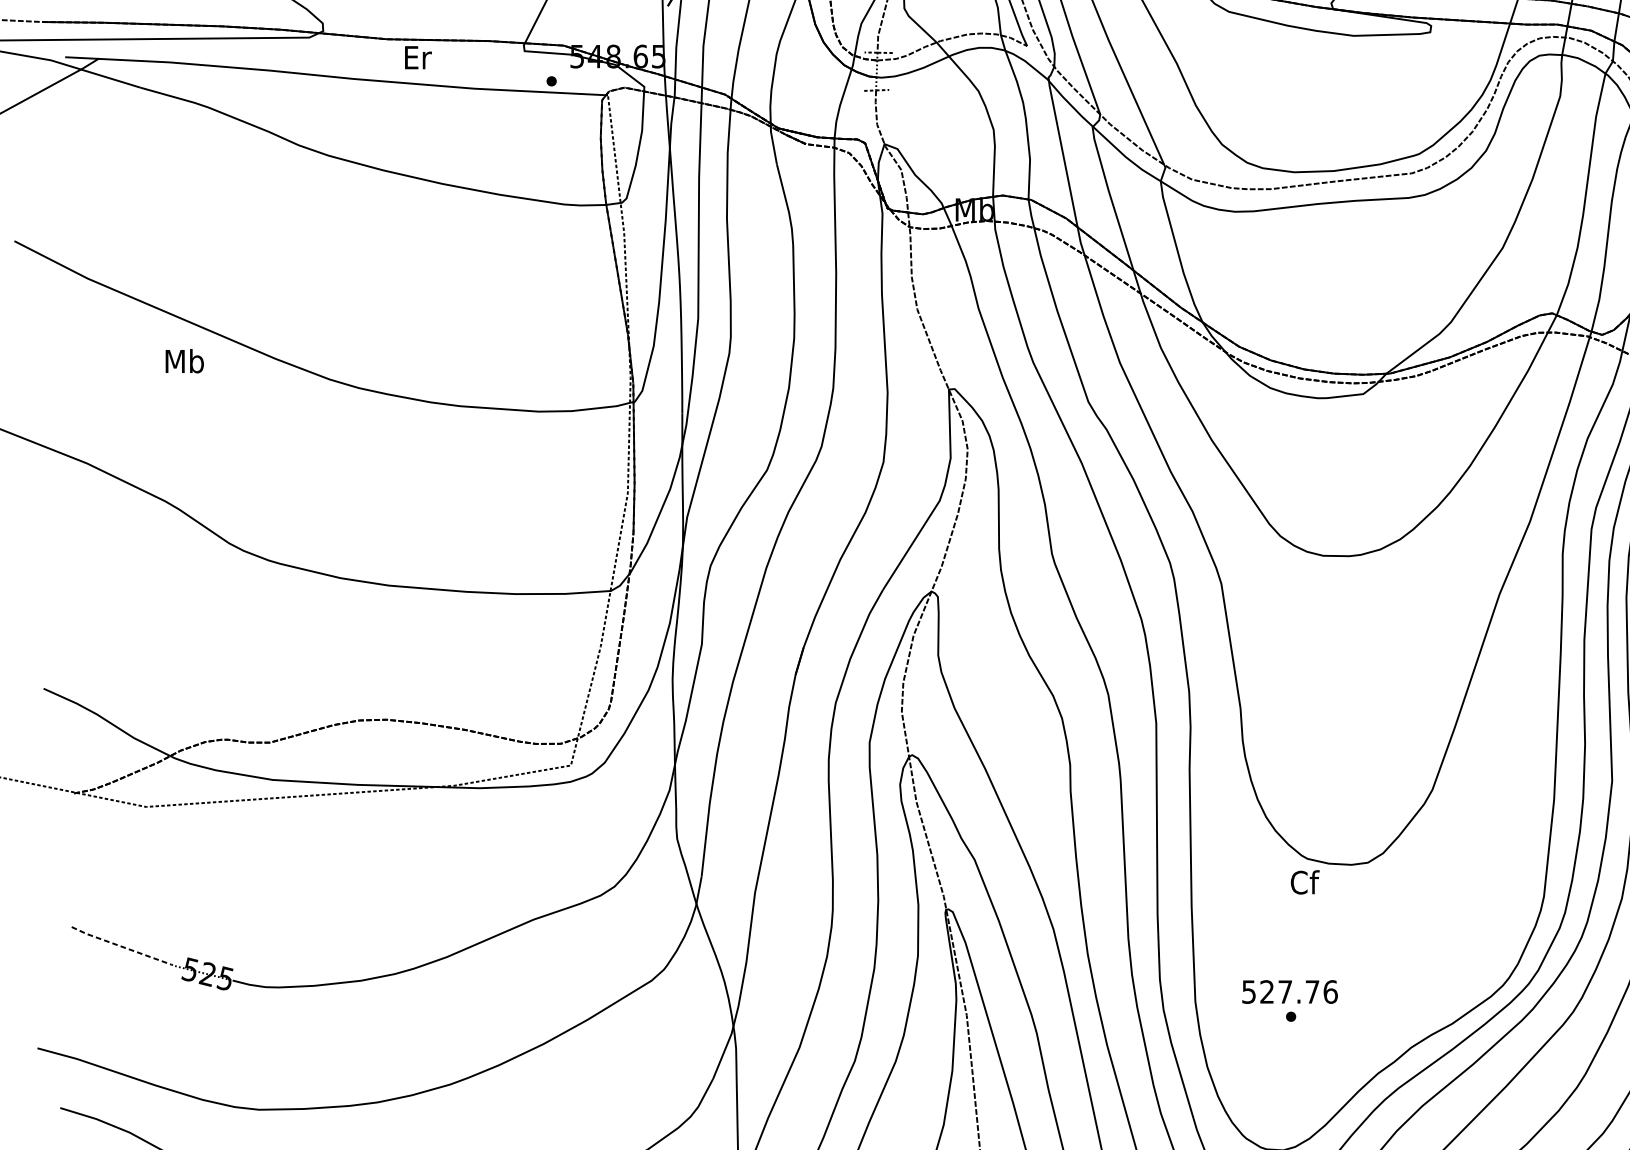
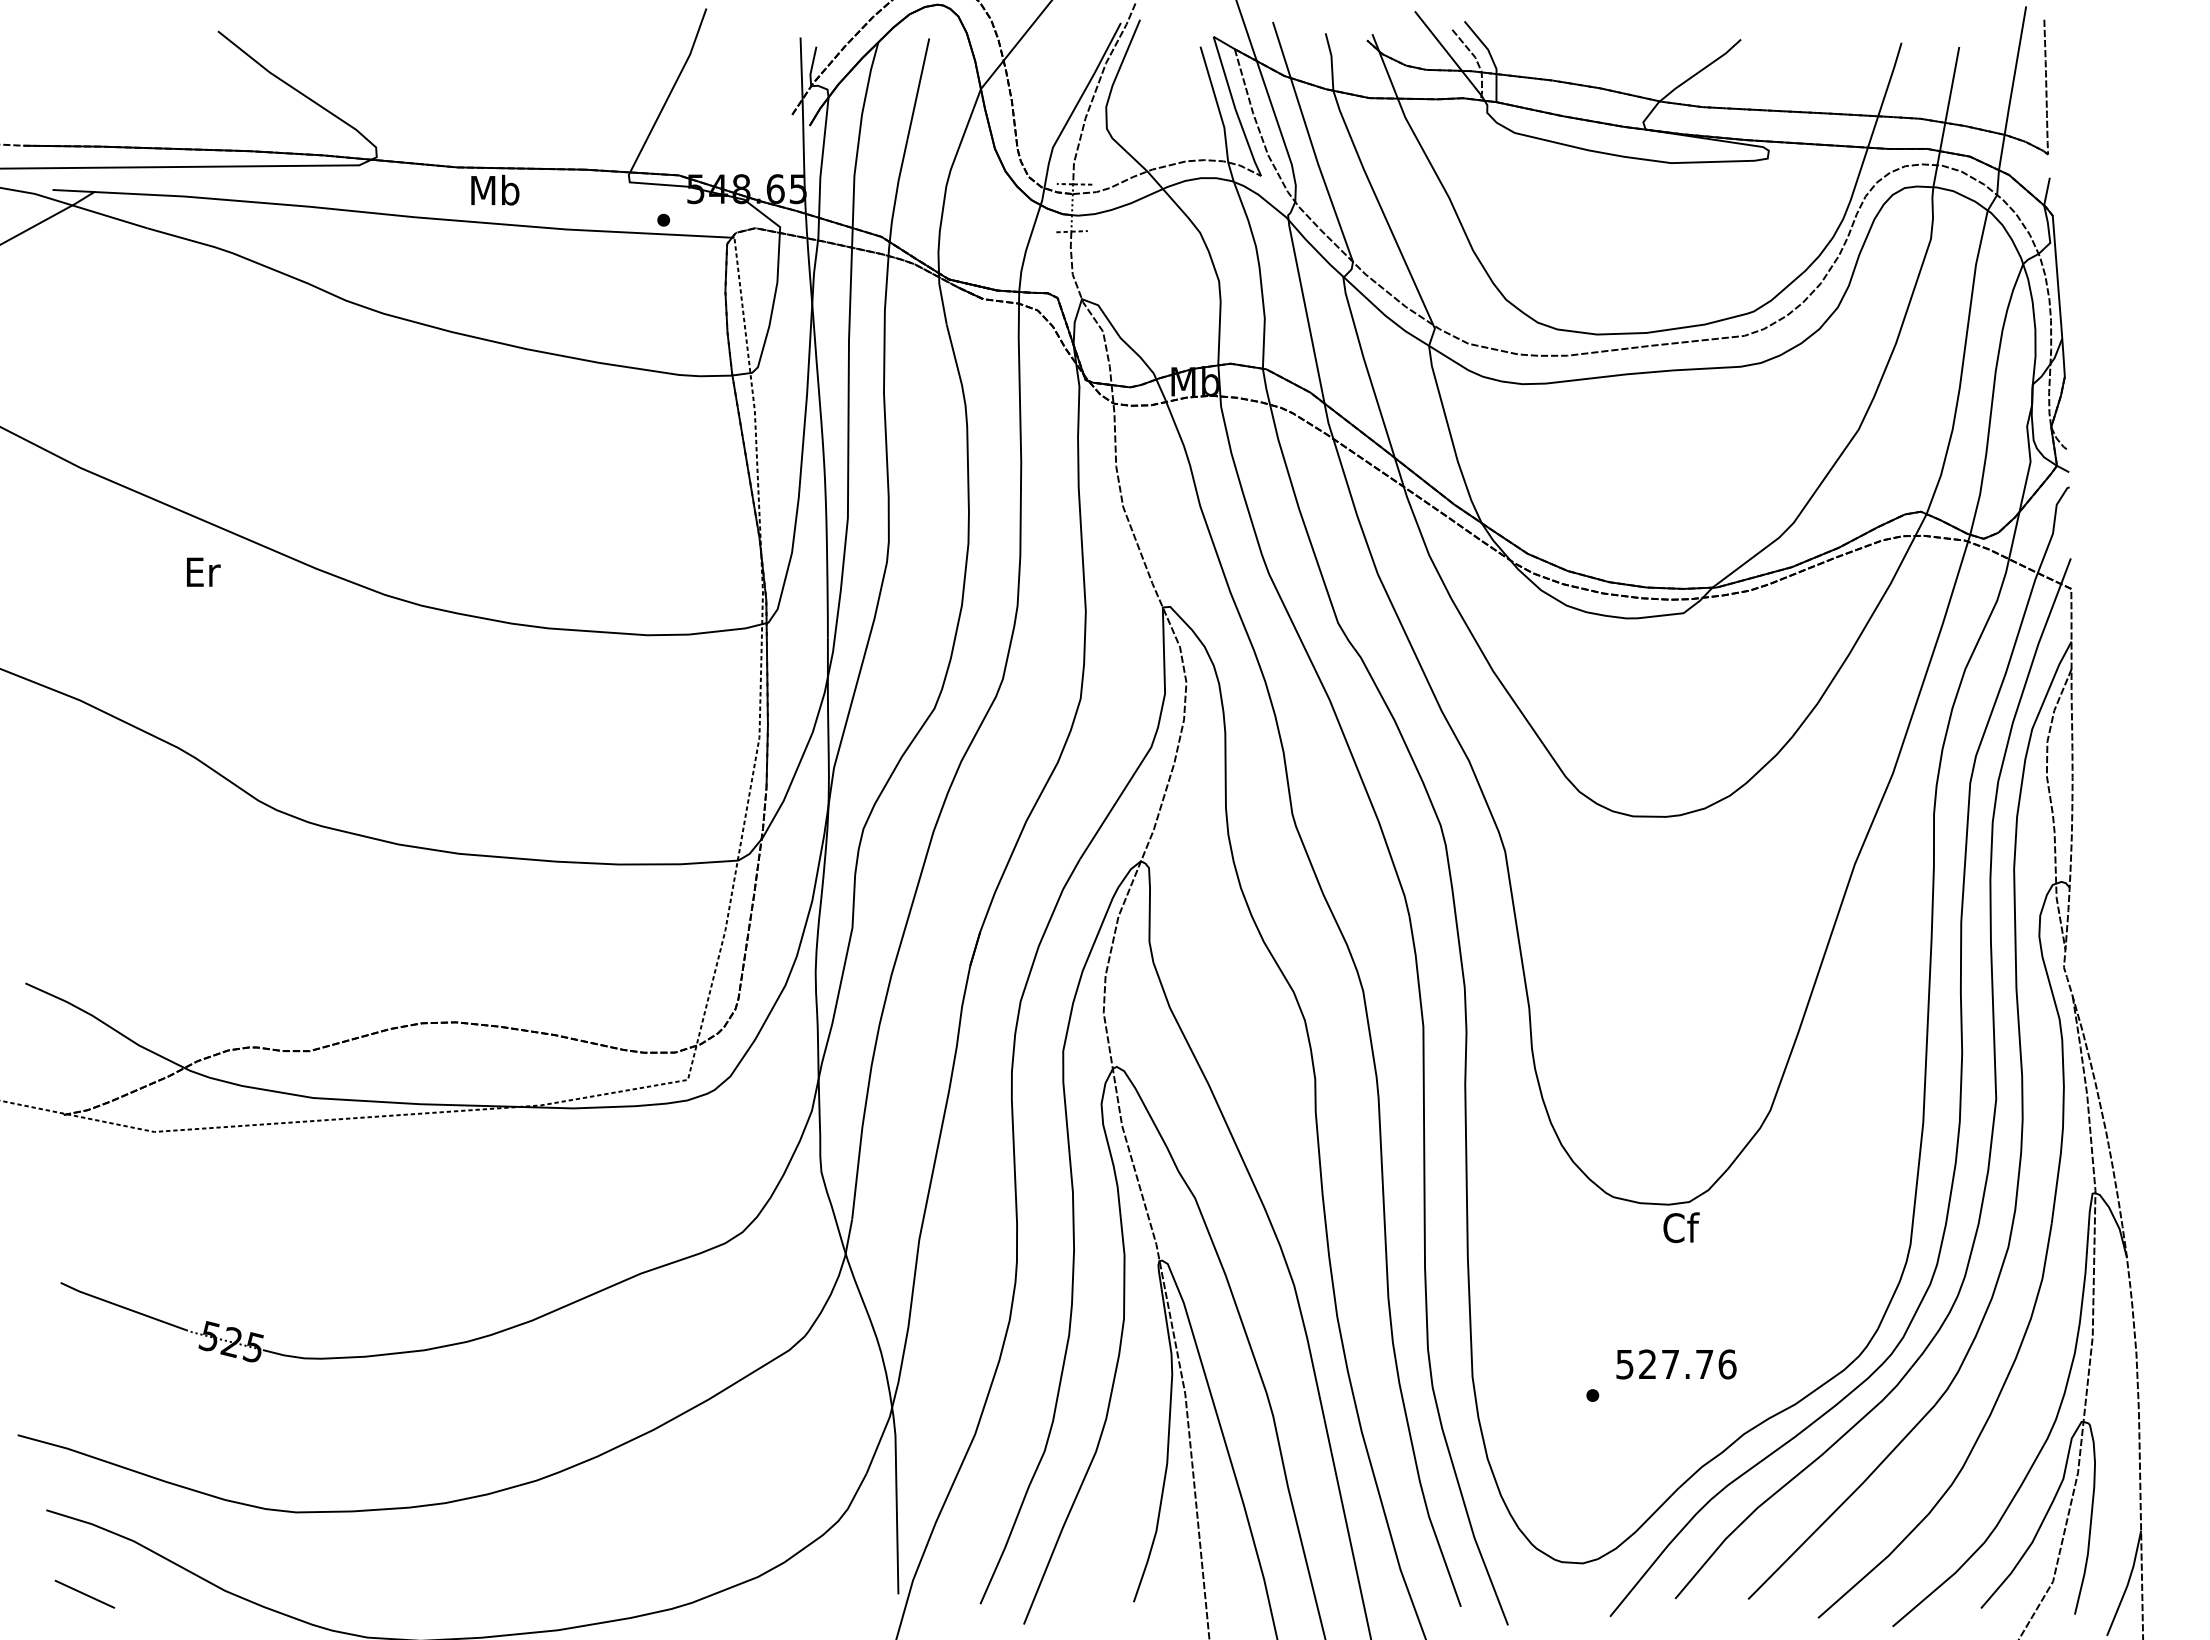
text: (417, 56) -> (495, 189), Er -> Mb
text: (184, 360) -> (202, 571), Mb -> Er
text: (1305, 882) -> (1681, 1227), moved
line: (120, 946) -> (122, 1307), dashed -> solid
text: (1290, 992) -> (1676, 1364), moved

